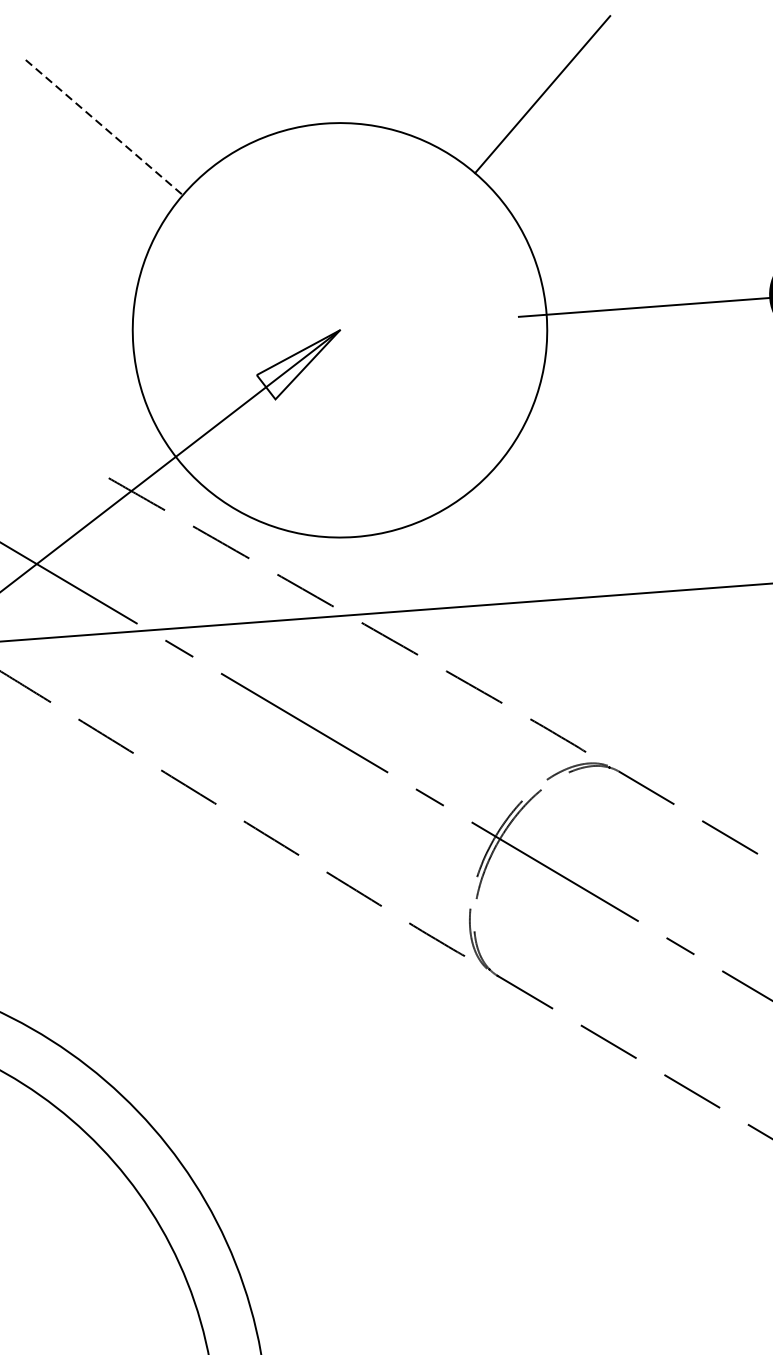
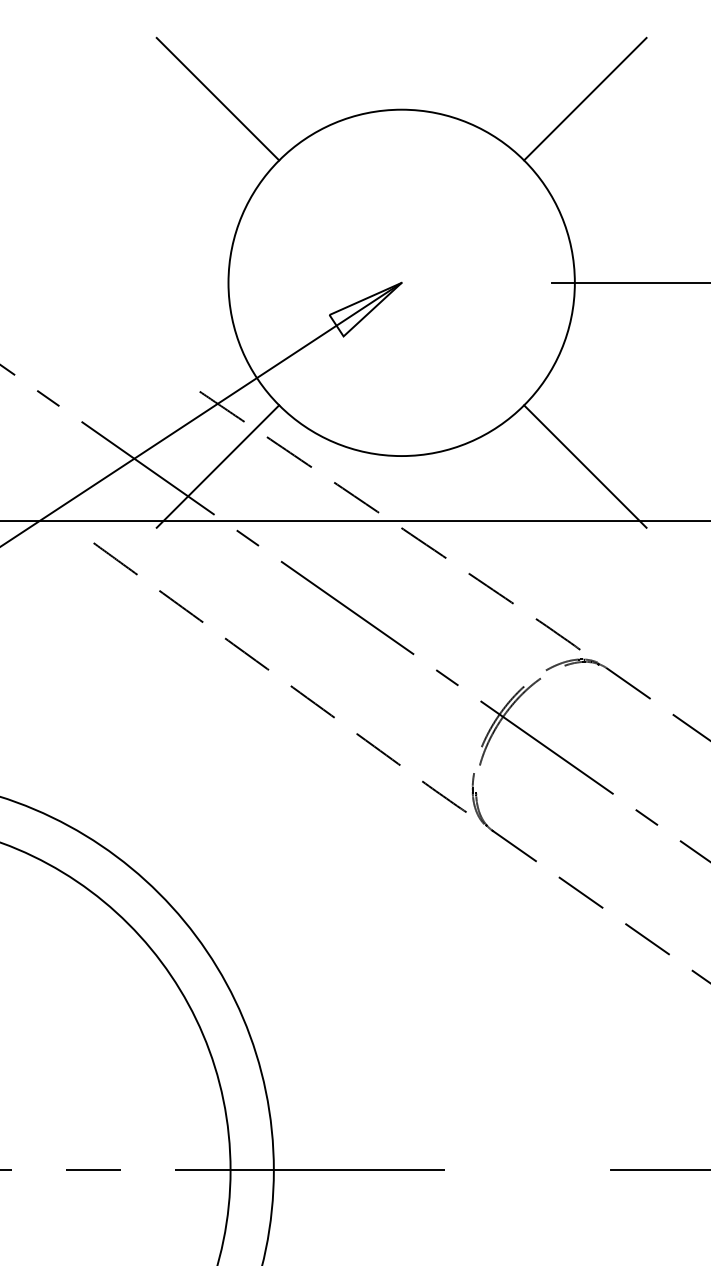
line: (103, 128) -> (217, 99), dashed -> solid
line: (575, 532) -> (585, 466), added
line: (136, 565) -> (217, 466), added

